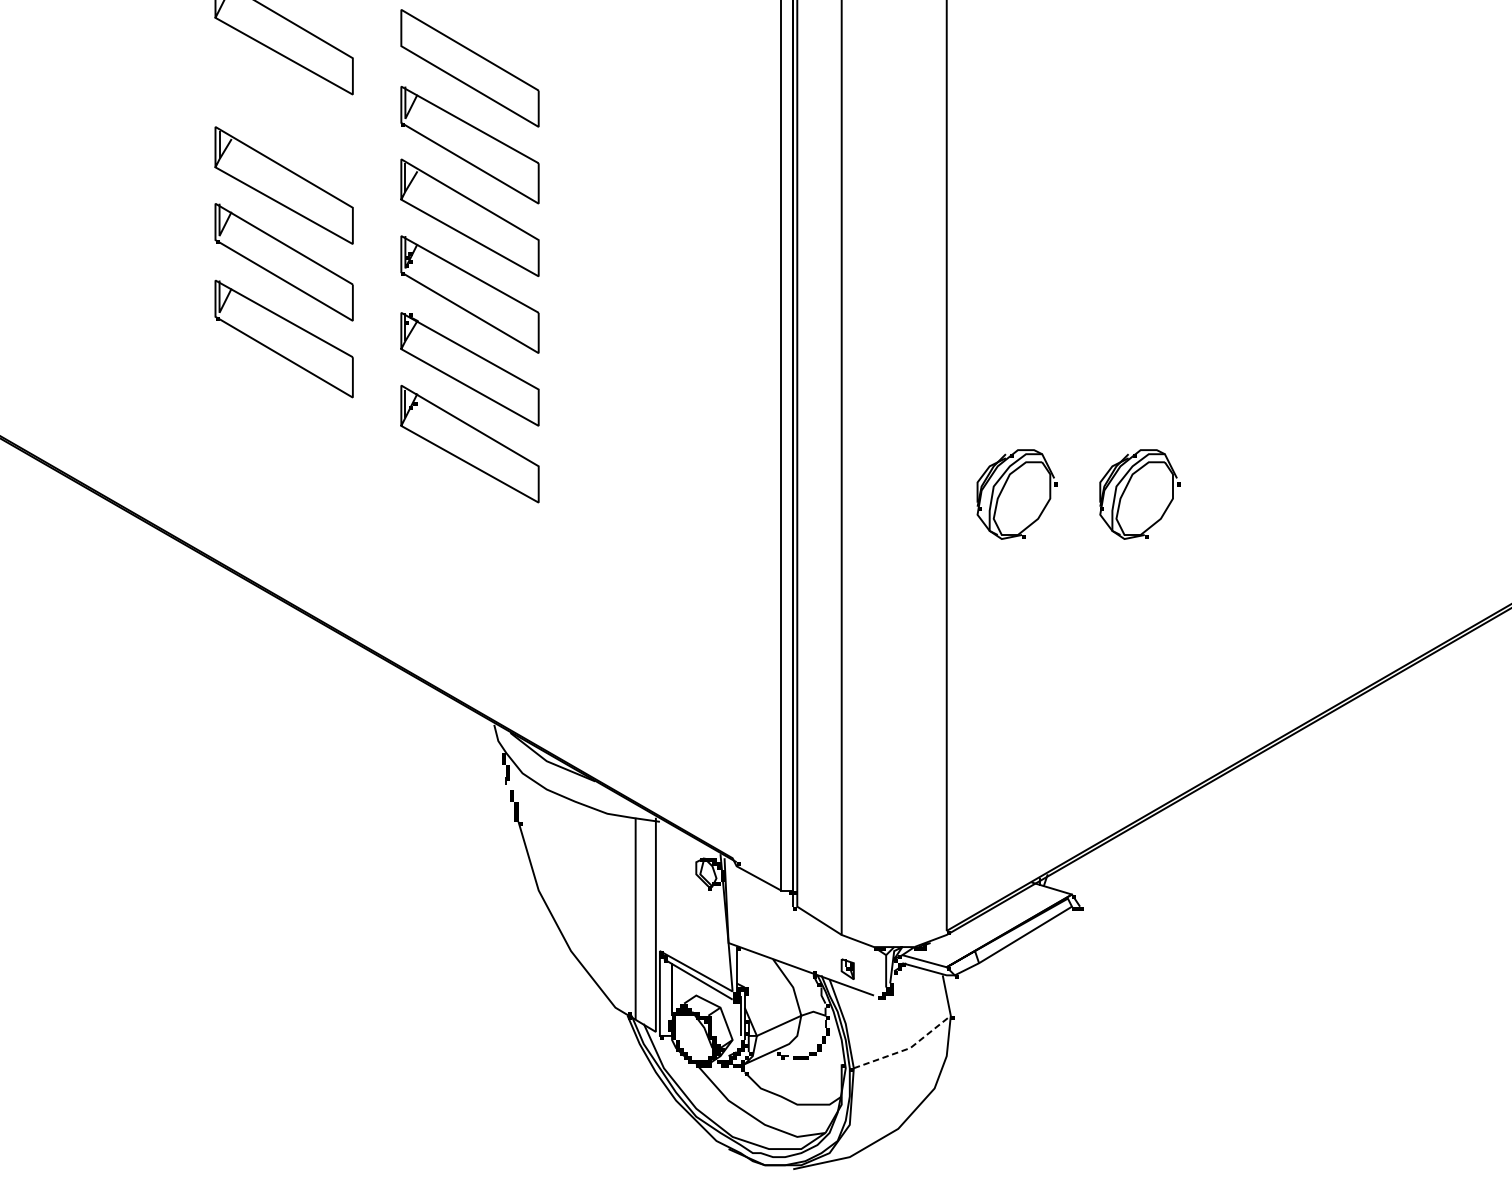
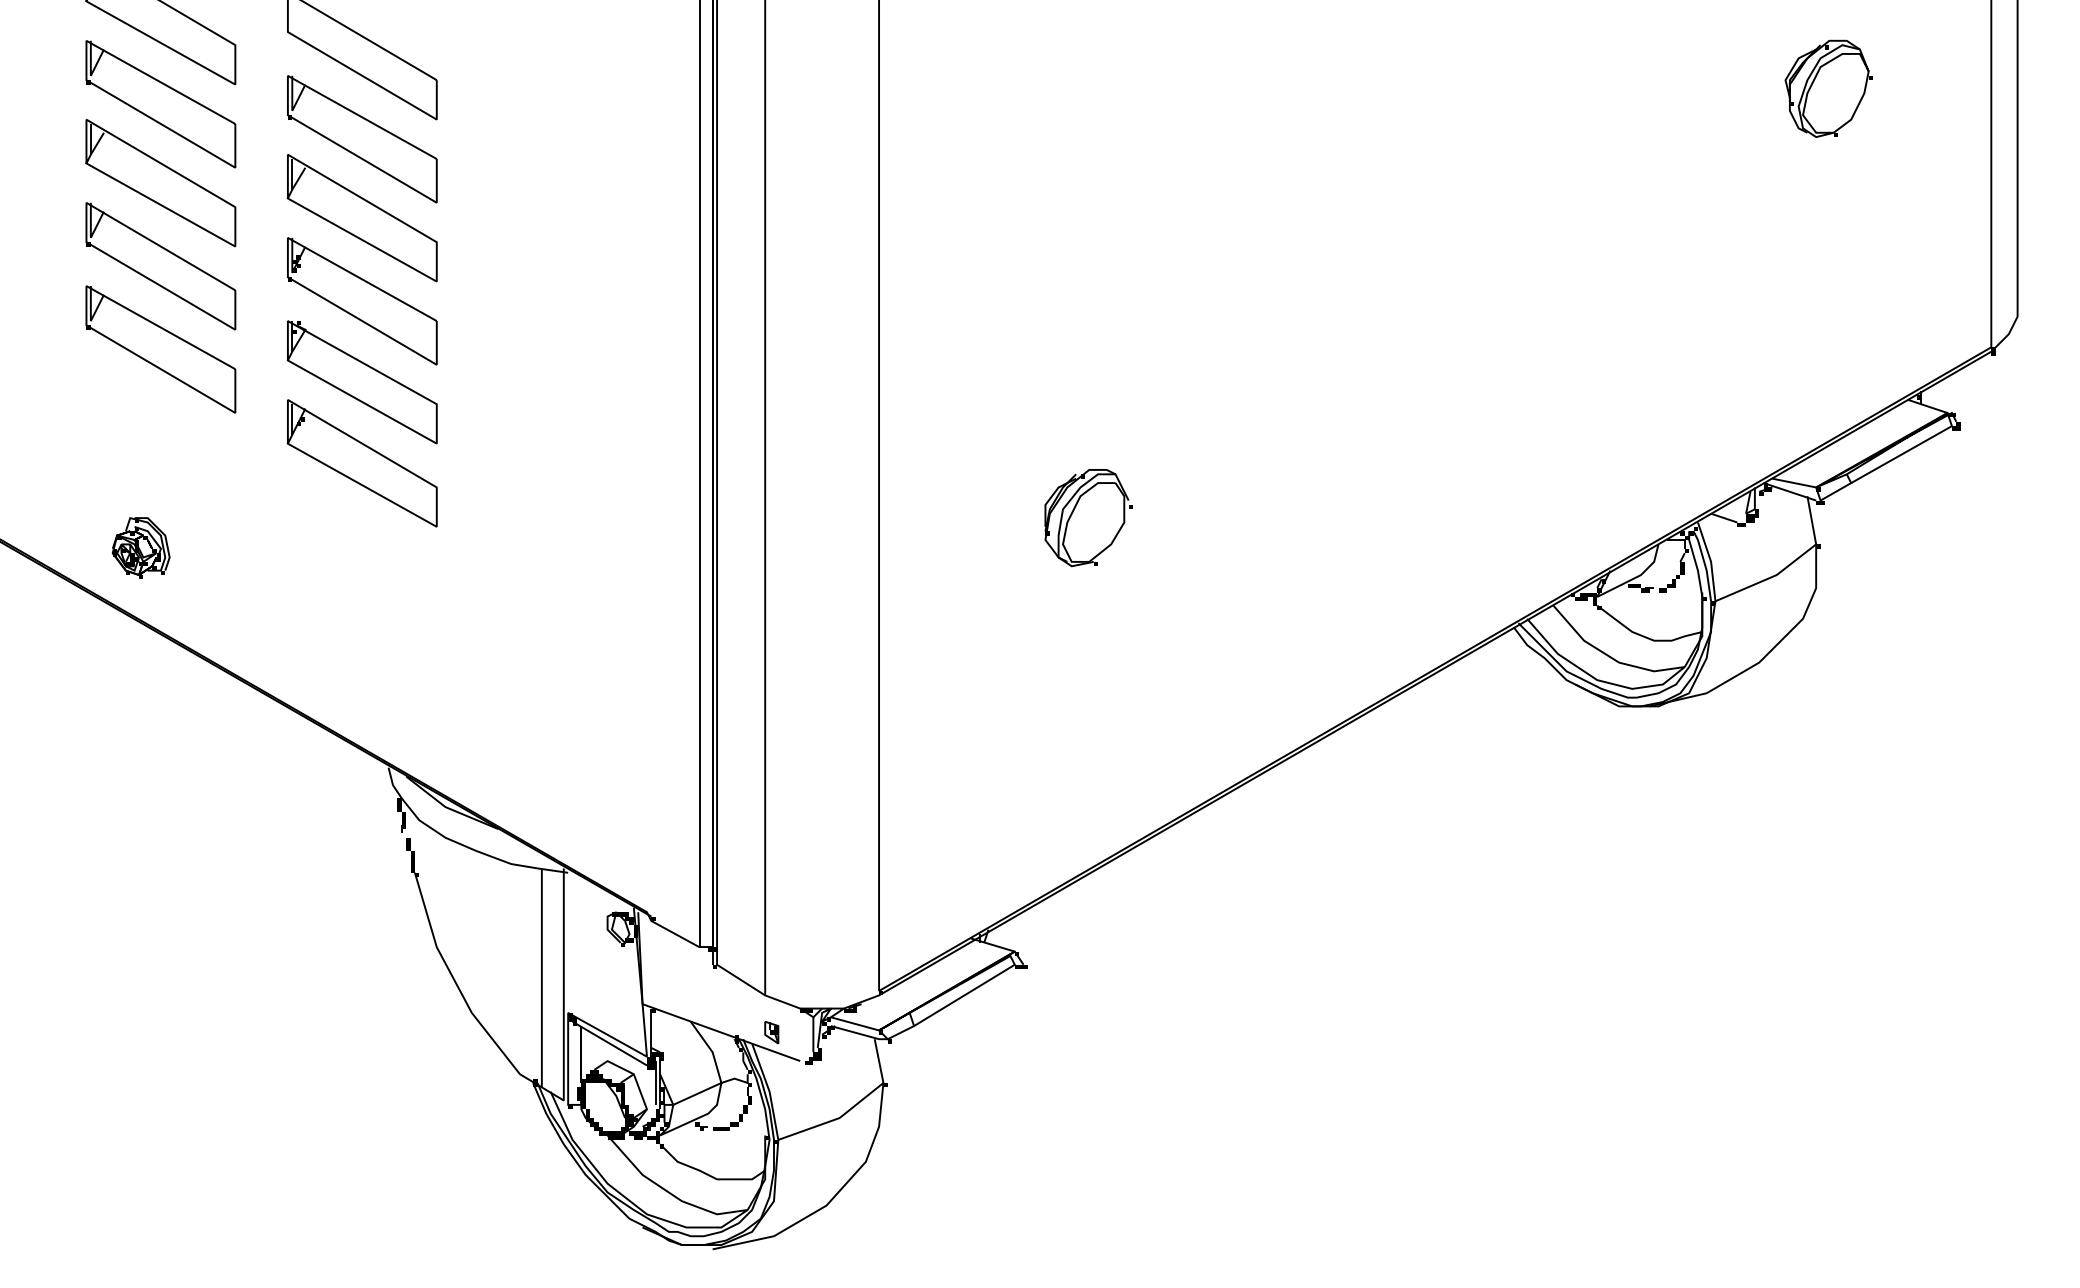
part: (283, 113) -> (160, 104), added
part: (1017, 494) -> (955, 518), removed
part: (265, 521) -> (140, 547), added
line: (906, 1049) -> (835, 1119), dashed -> solid

